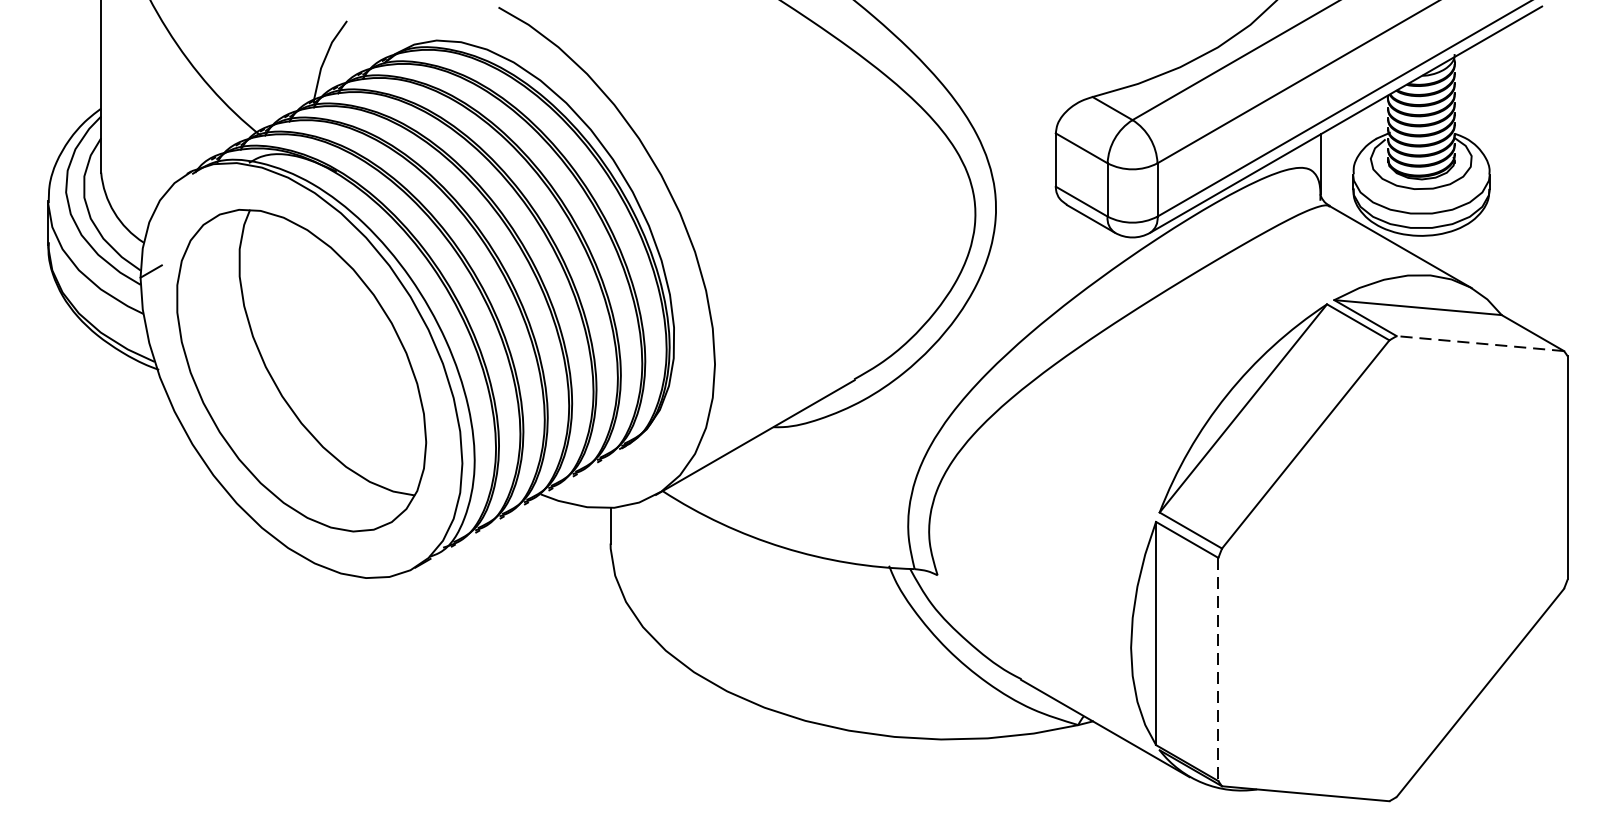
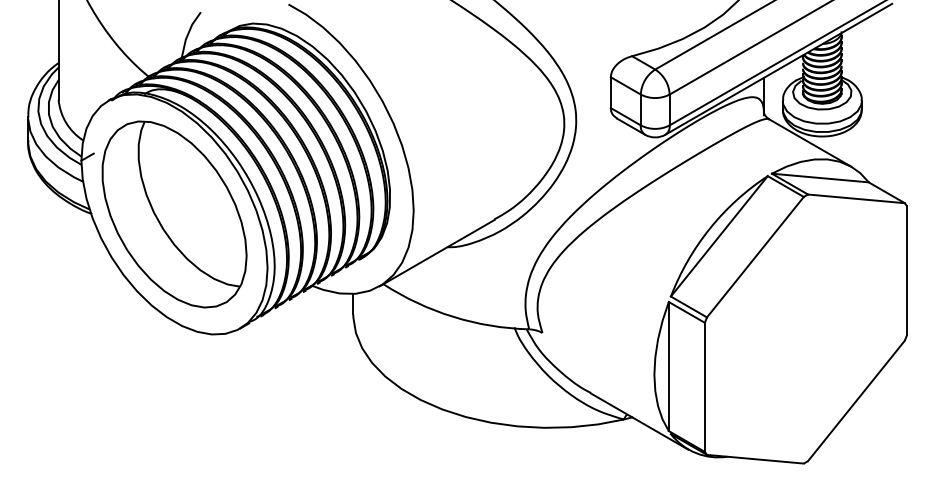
line: (1480, 342) -> (856, 198), dashed -> solid
line: (1217, 669) -> (704, 387), dashed -> solid

